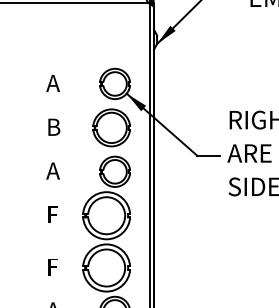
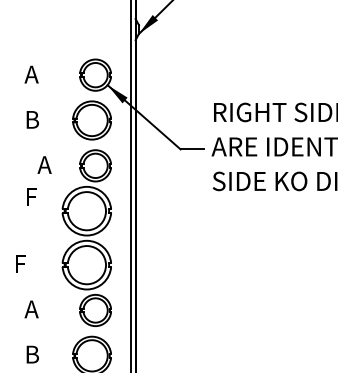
text: (52, 170) -> (44, 164), moved
text: (52, 214) -> (31, 196), moved
text: (52, 266) -> (20, 263), moved

